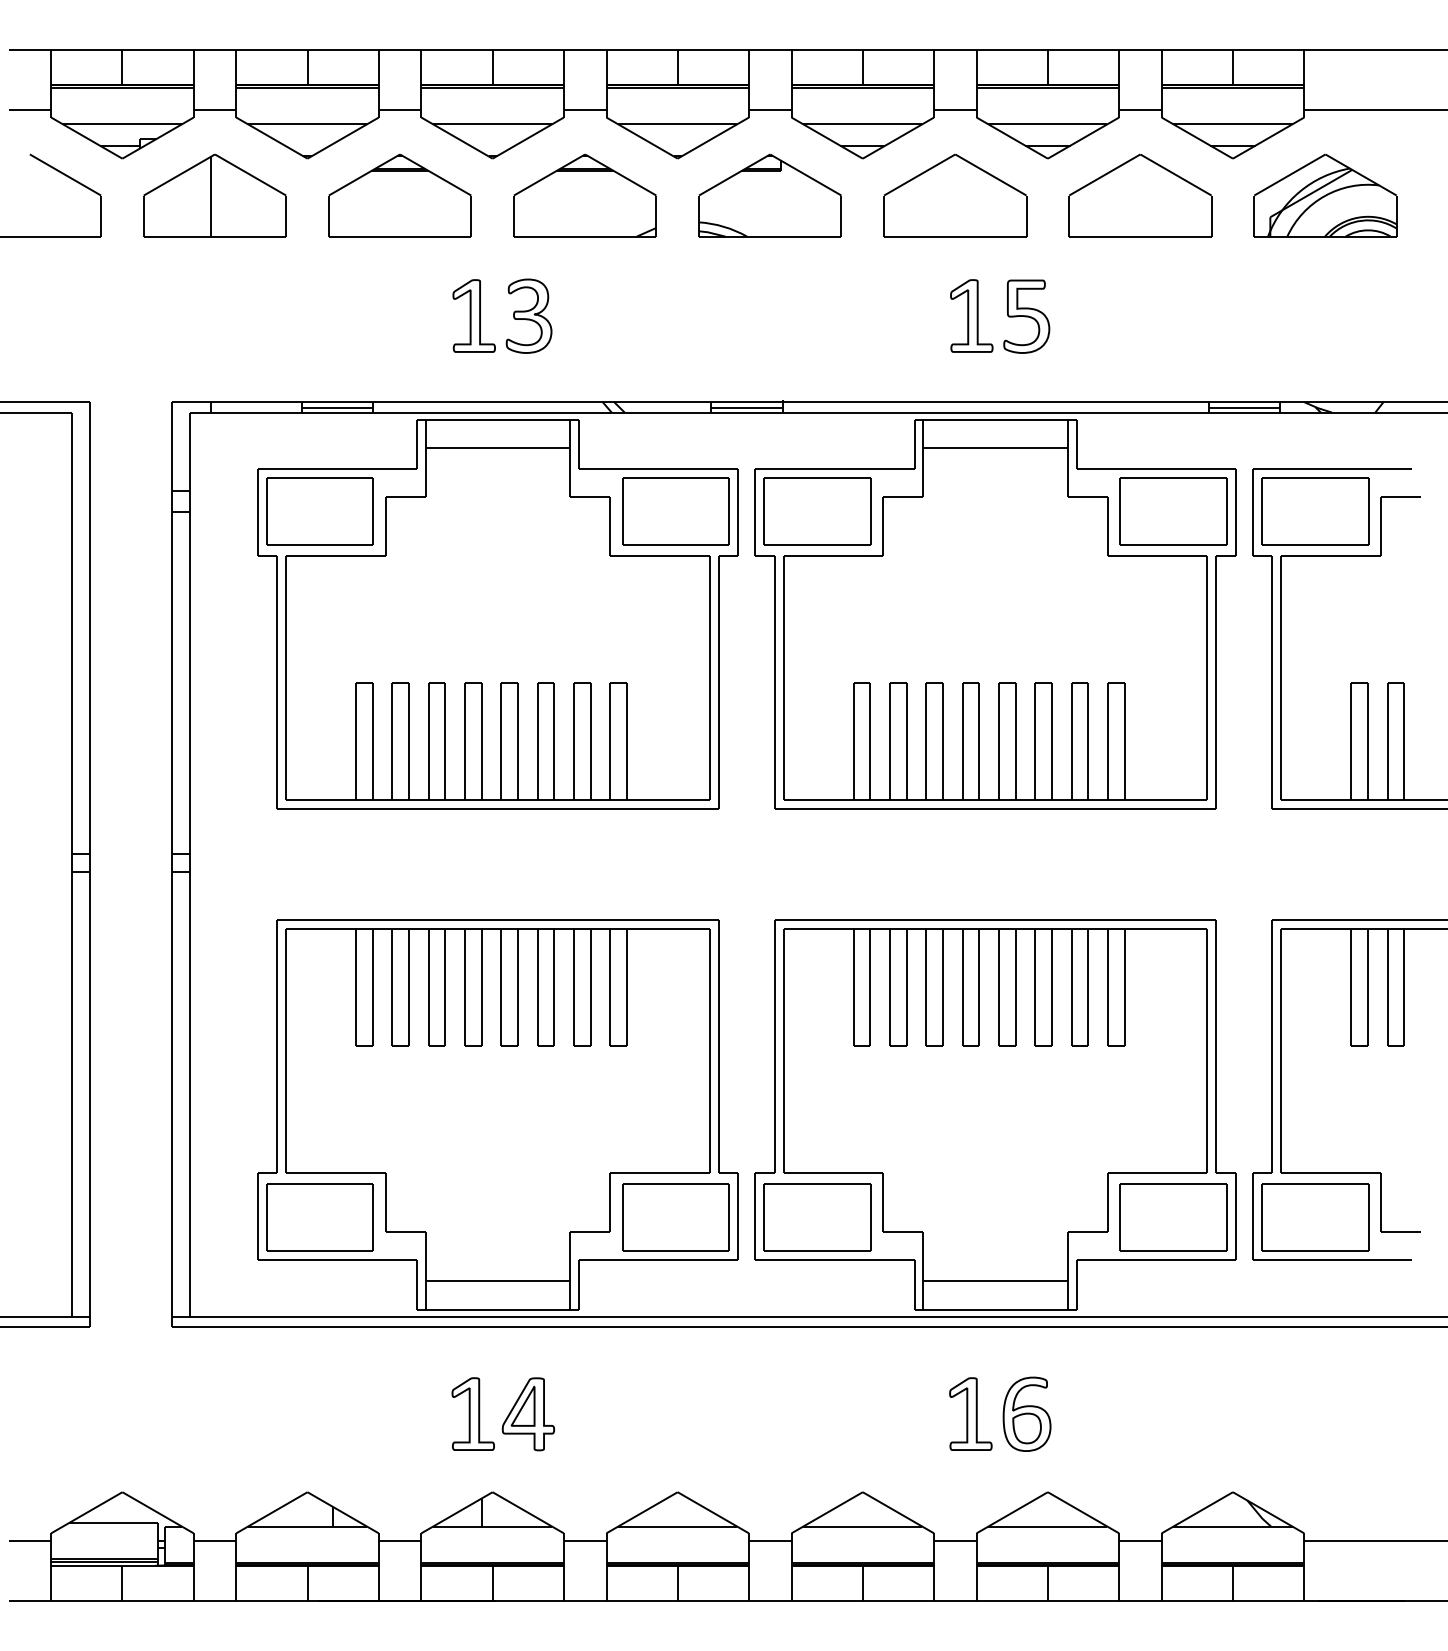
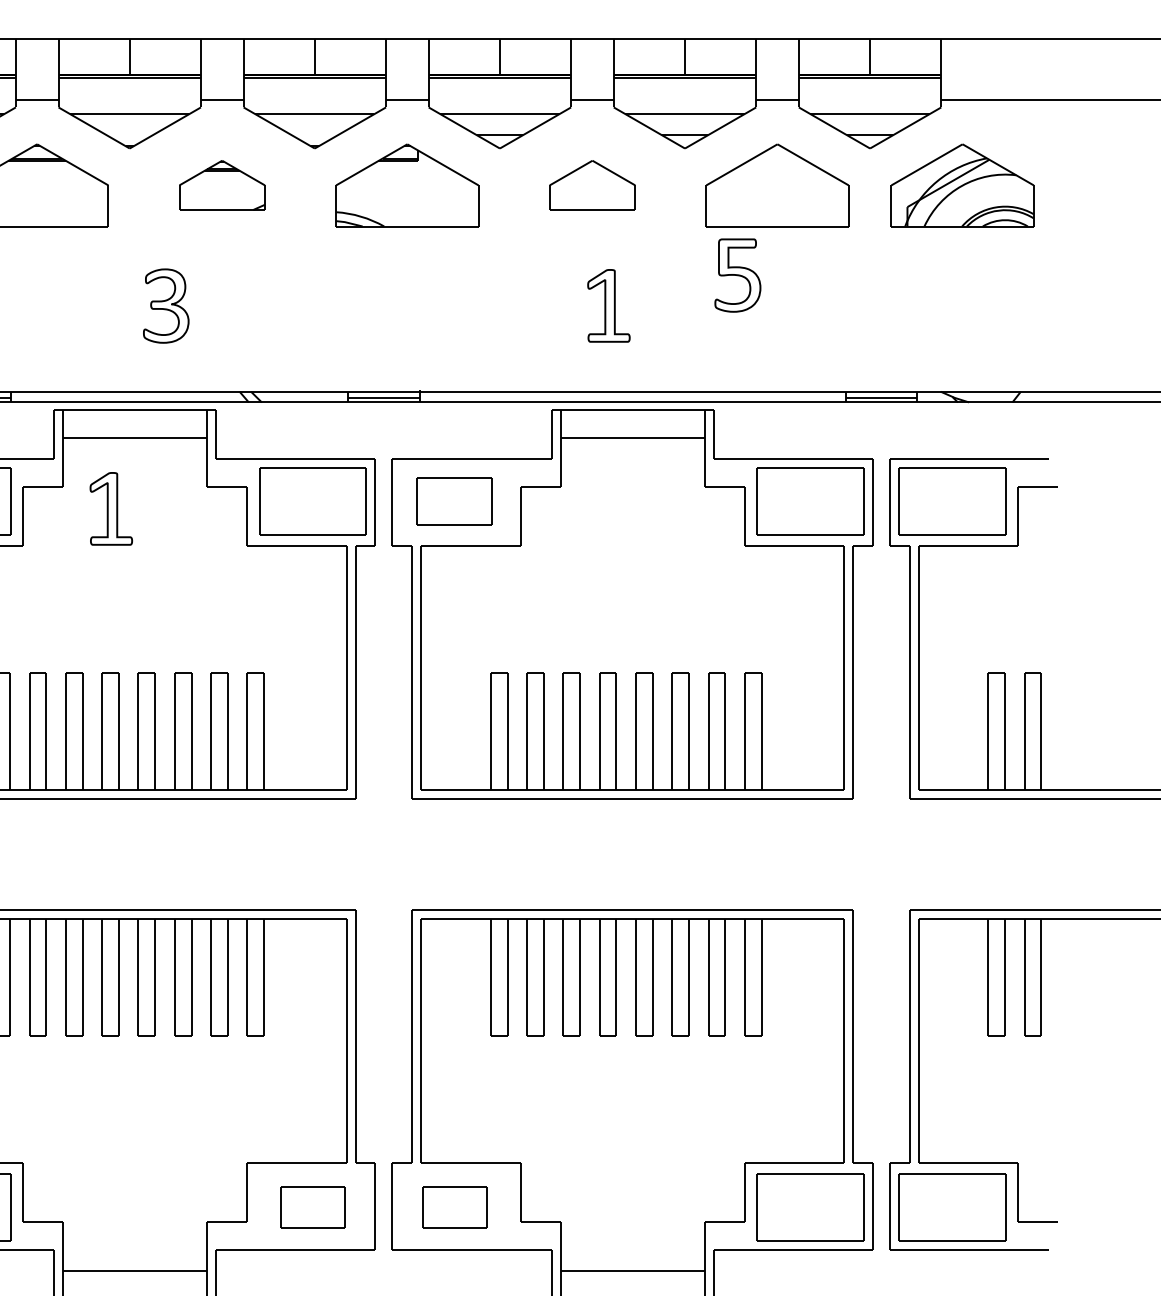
part: (584, 195) -> (221, 185), size x0.6
part: (955, 195) -> (592, 185), size x0.6
part: (473, 315) -> (110, 508), moved
part: (1026, 316) -> (737, 275), moved
part: (817, 511) -> (454, 501), size x0.7
part: (675, 1217) -> (312, 1207), size x0.6
part: (817, 1217) -> (454, 1207), size x0.6

